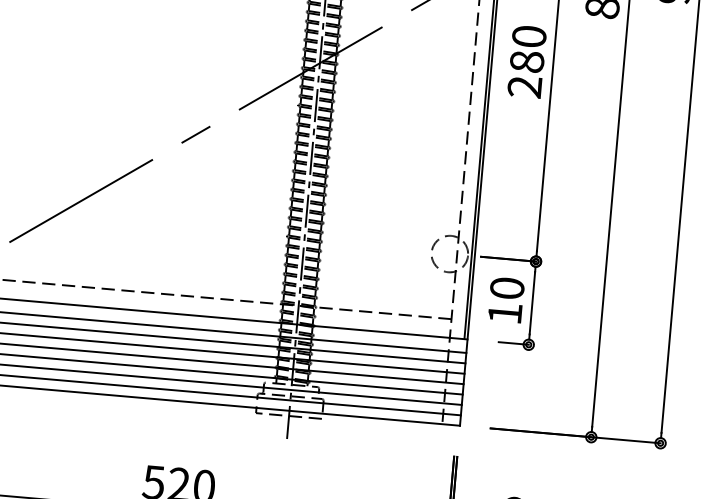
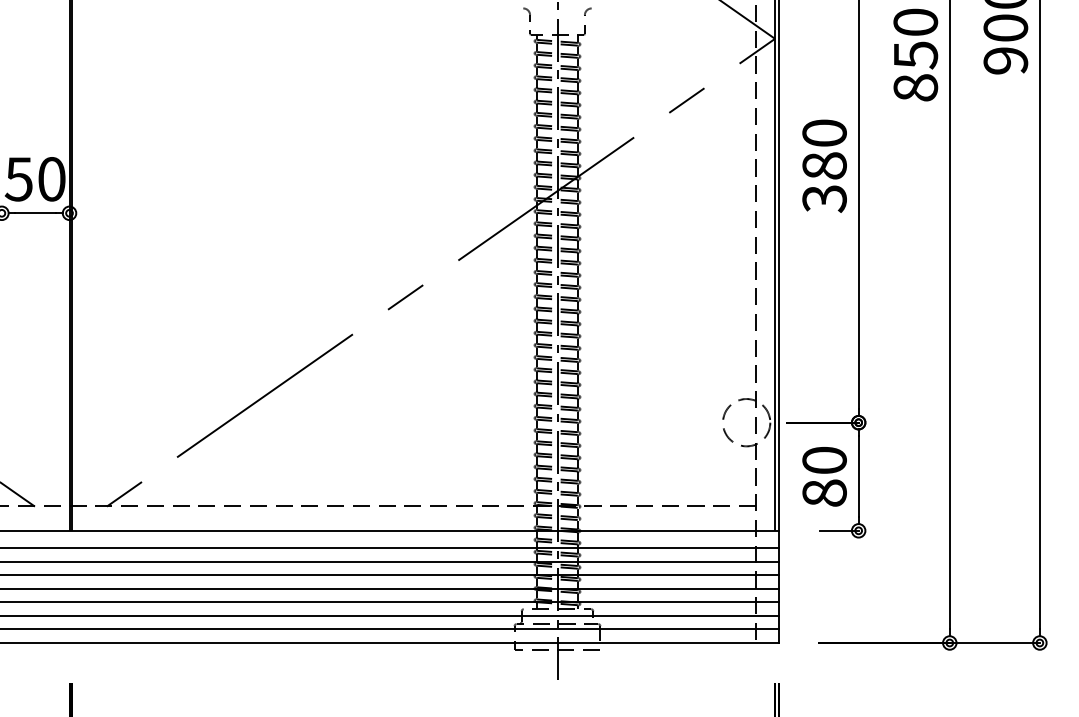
text: (524, 86) -> (824, 198), 280 -> 380
text: (505, 313) -> (824, 492), 10 -> 80

